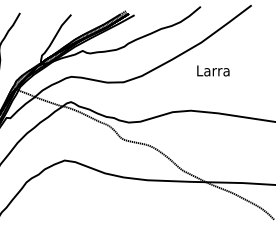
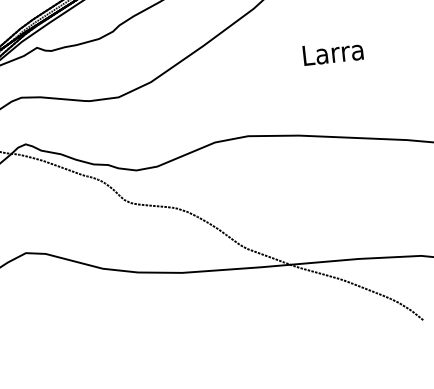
text: (213, 70) -> (333, 52), moved

